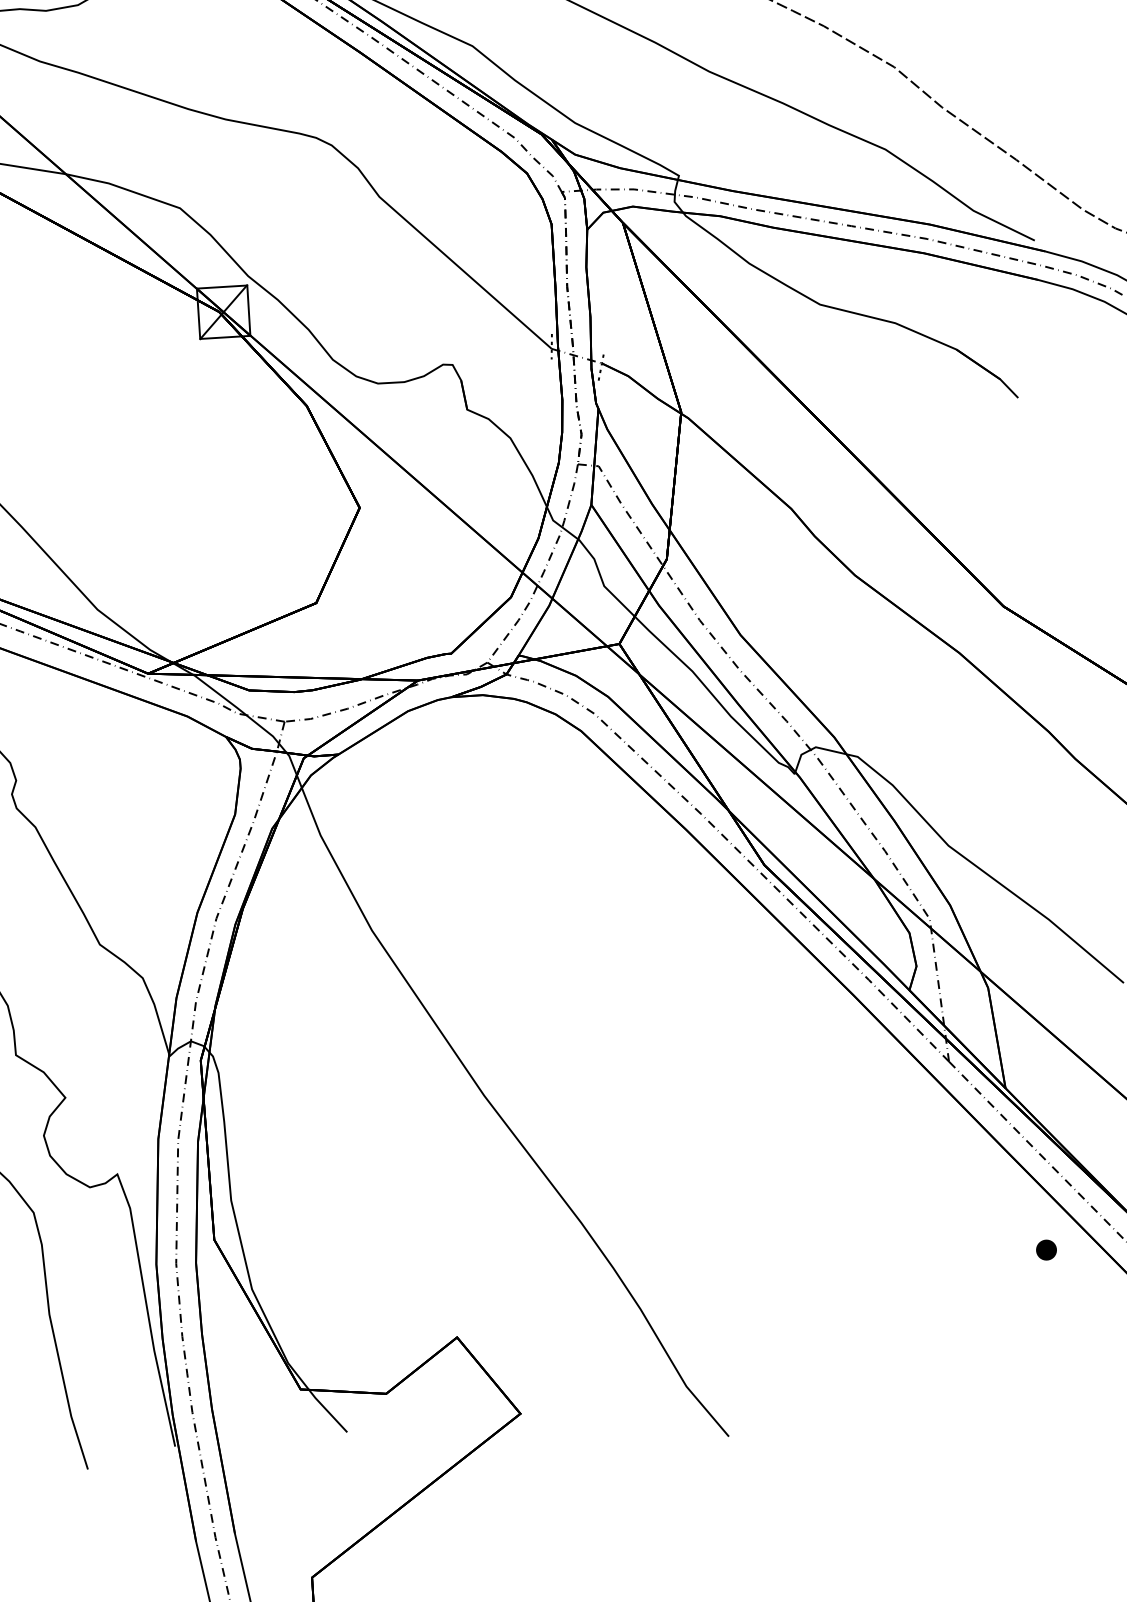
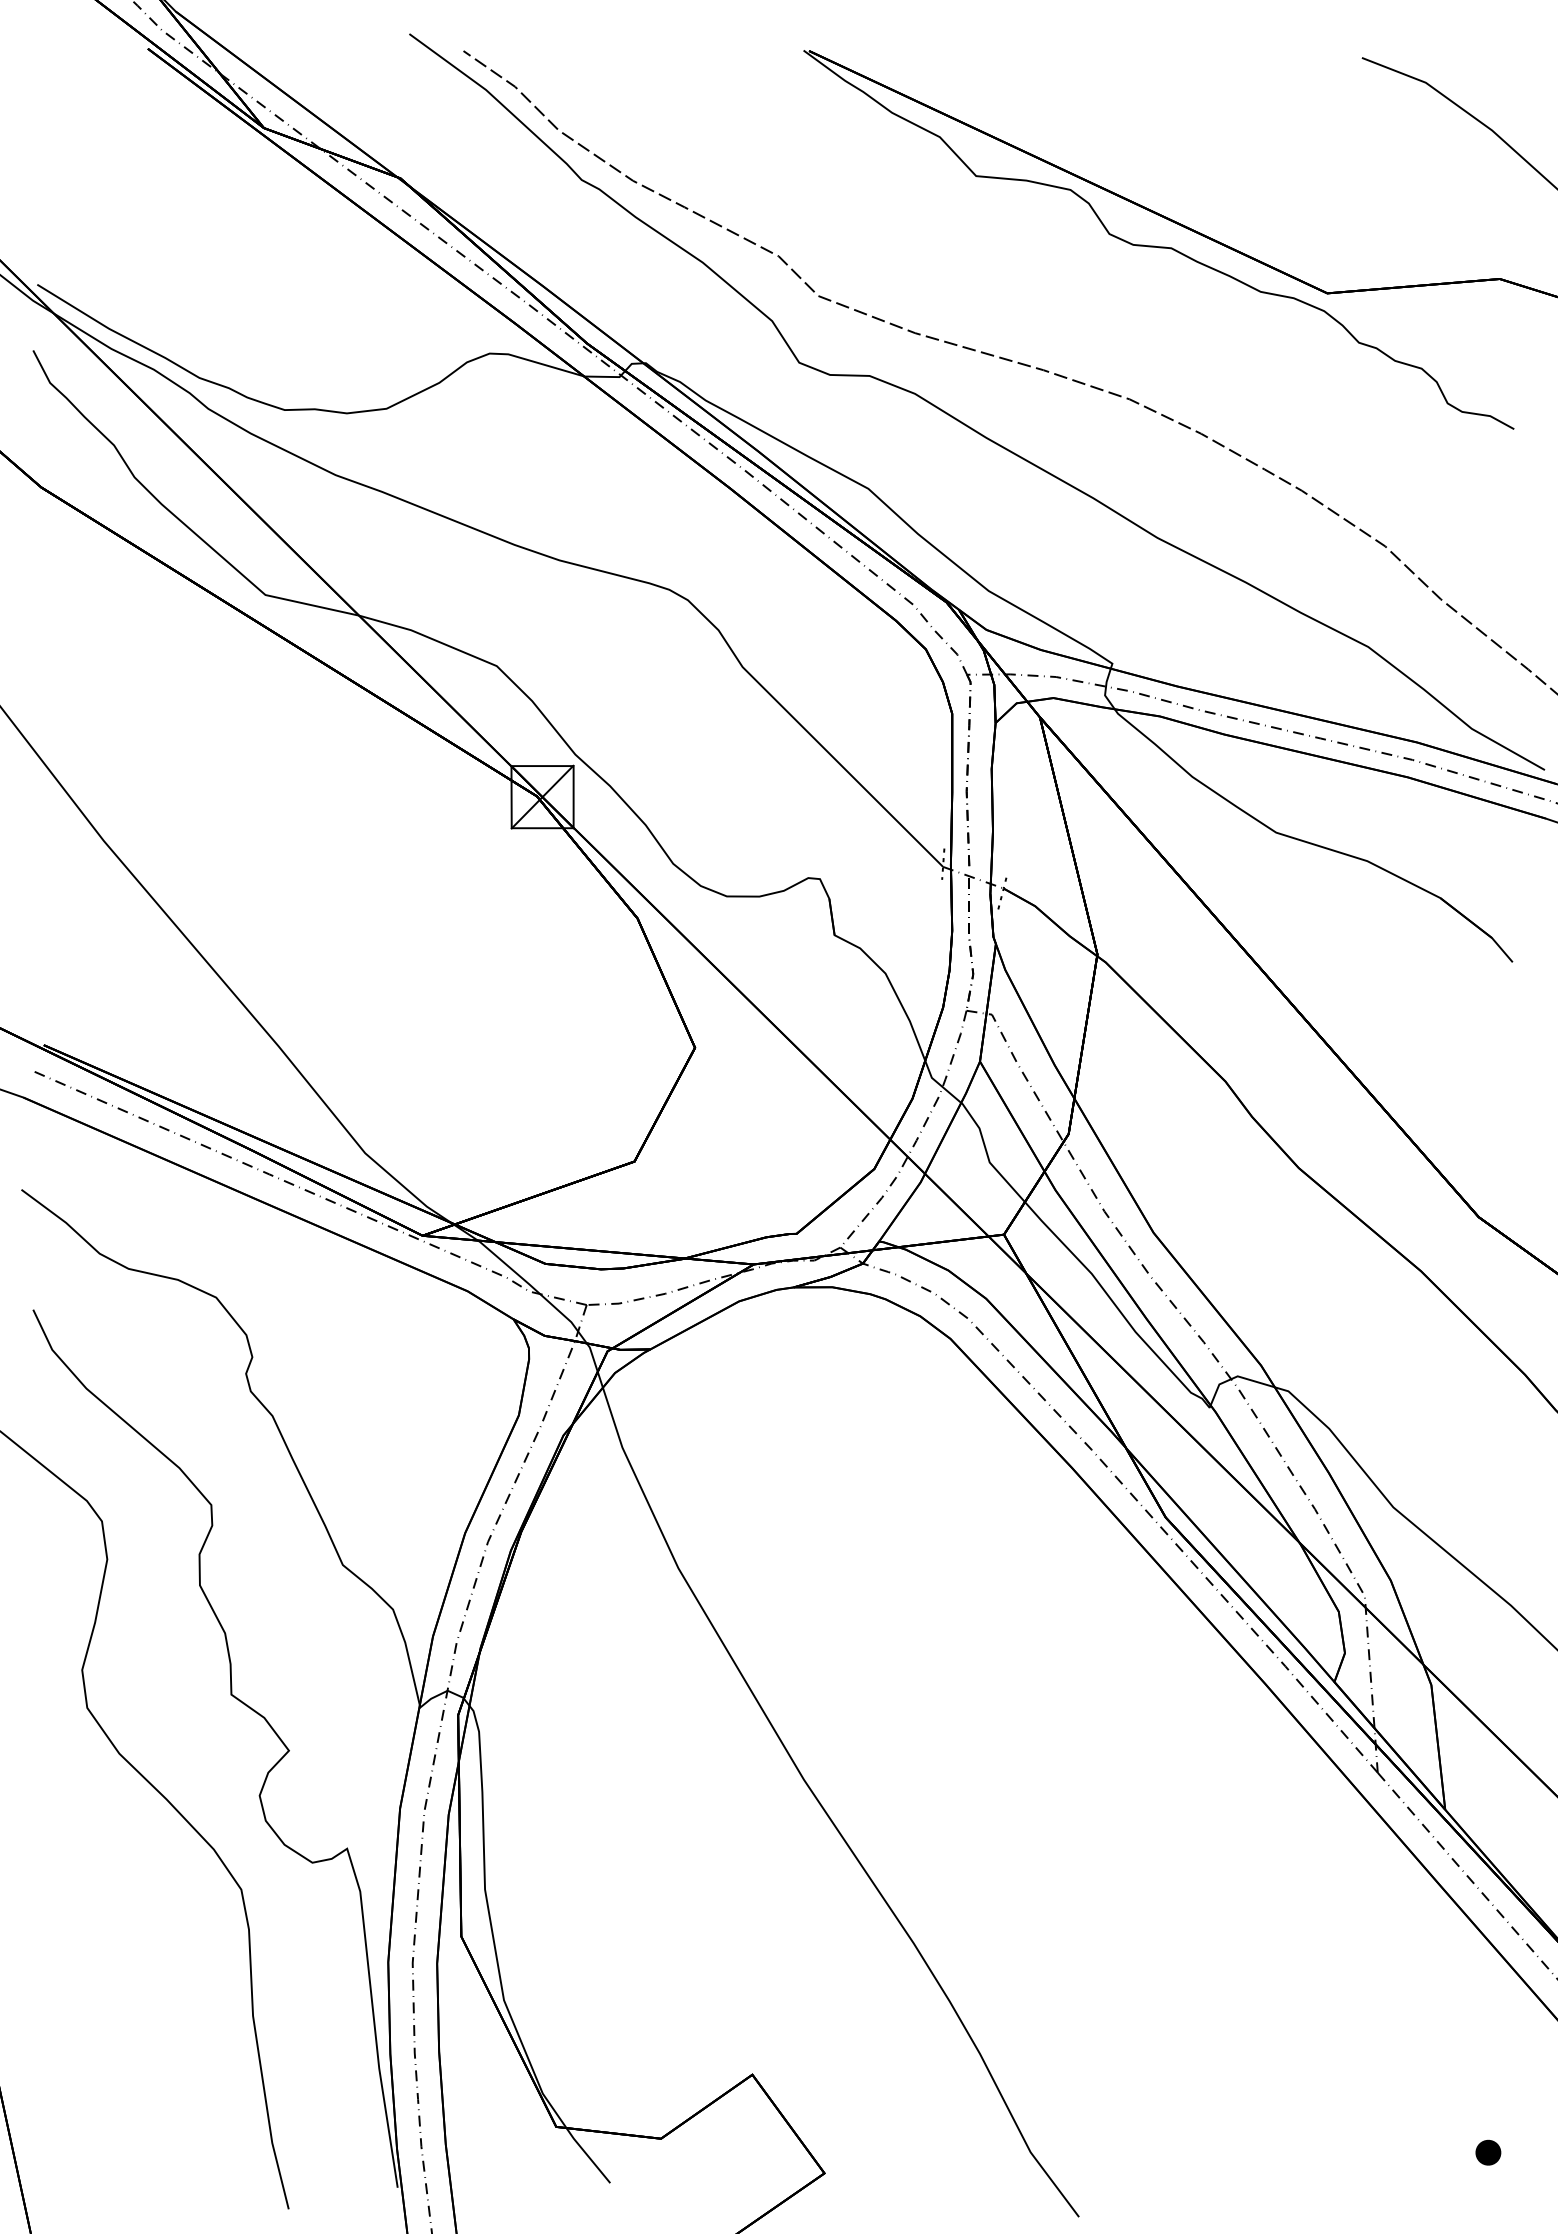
part: (1046, 1249) -> (1488, 2152), moved

